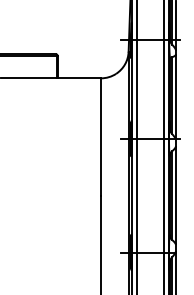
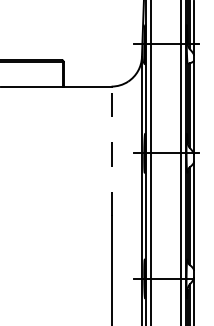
line: (101, 137) -> (111, 151), solid -> dashed

